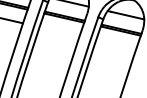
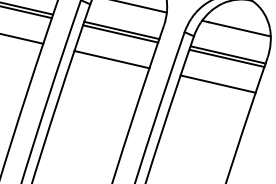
line: (59, 31) -> (111, 59), added
line: (116, 44) -> (218, 83), added

